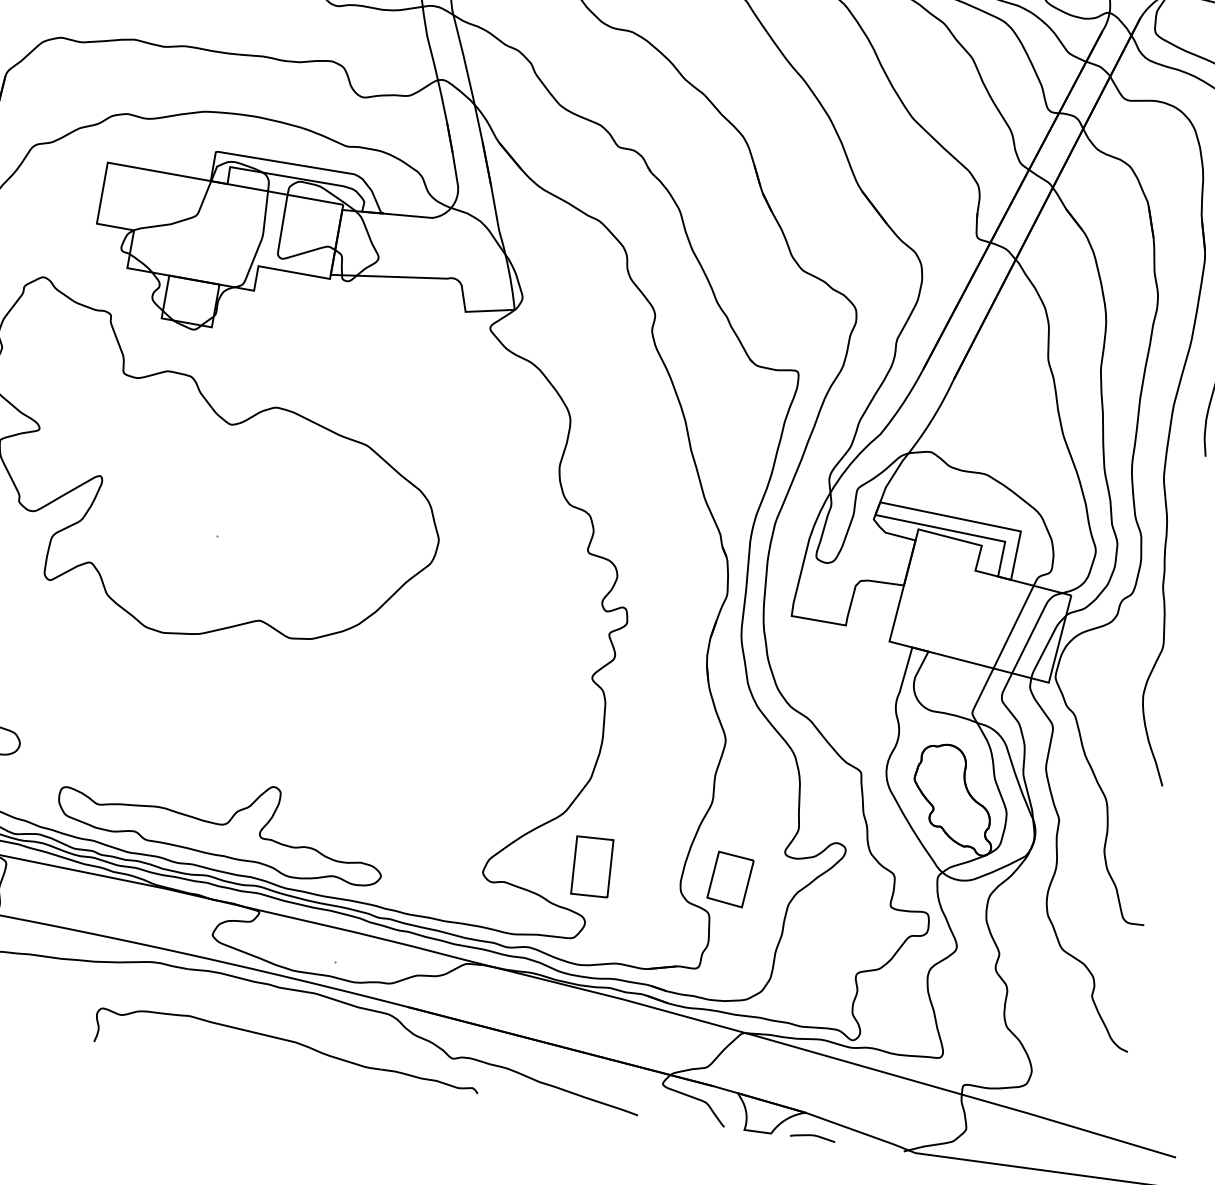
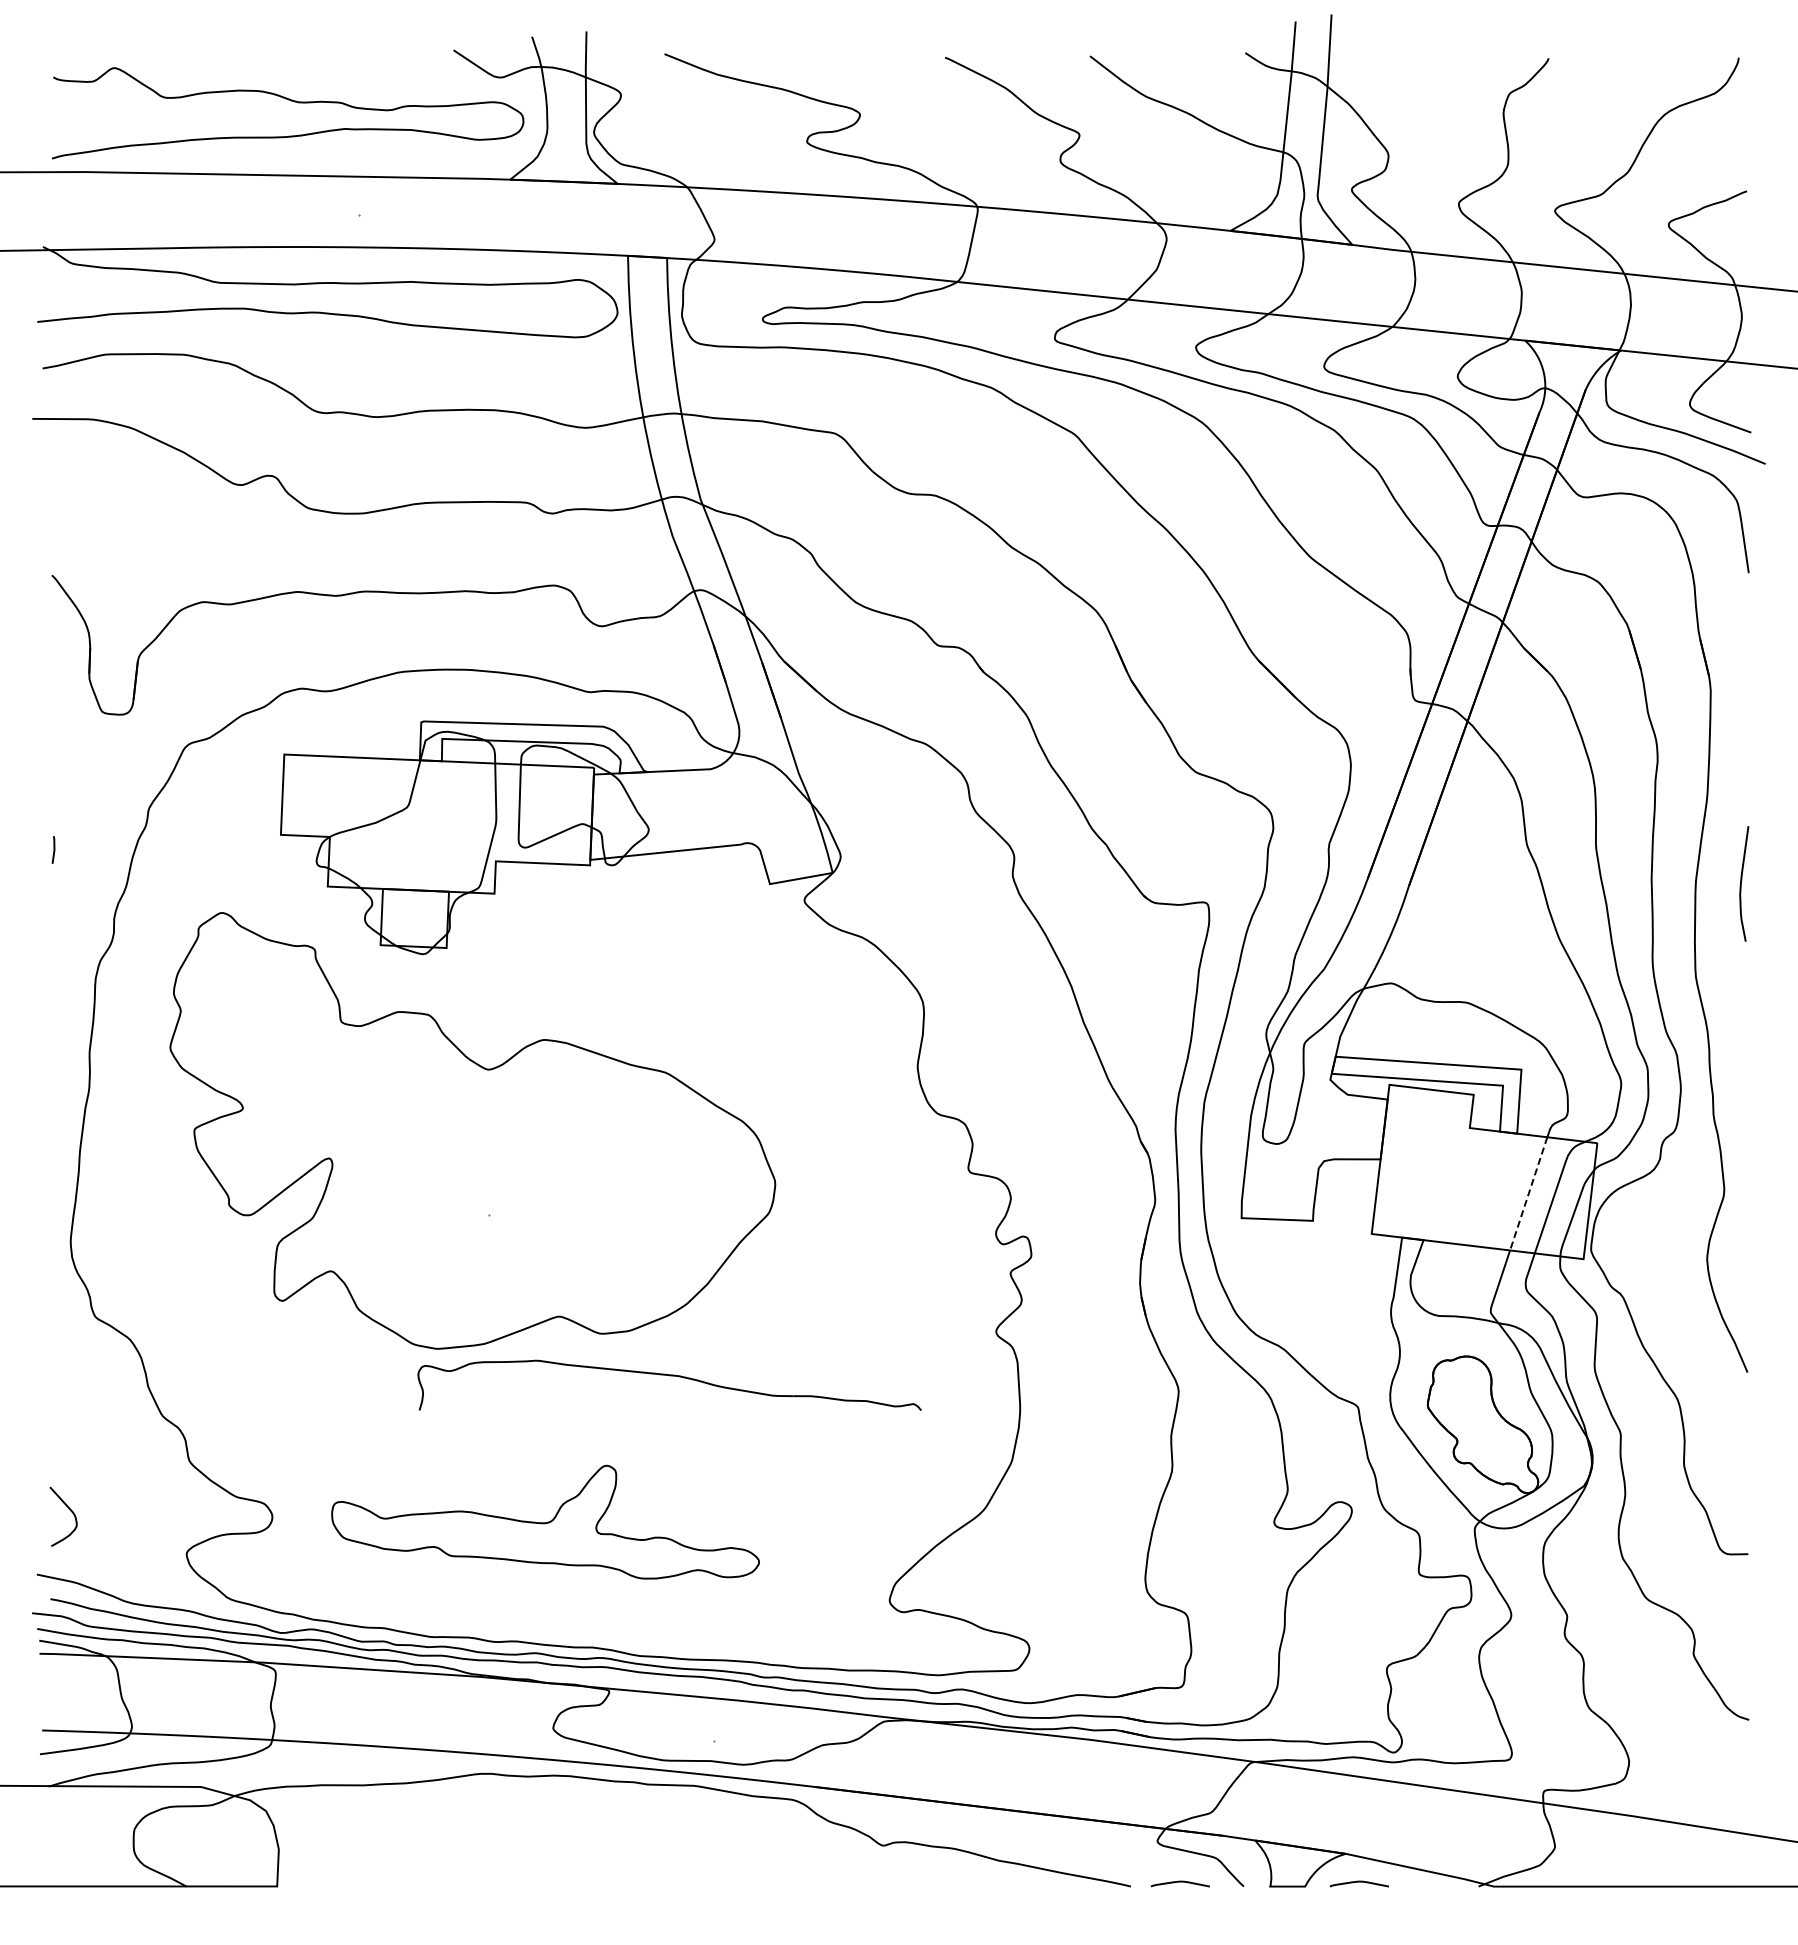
line: (1013, 626) -> (1528, 1193), solid -> dashed
part: (221, 823) -> (545, 1521), moved
part: (591, 867) -> (1028, 1575), removed
part: (730, 879) -> (1208, 1567), removed
part: (288, 1041) -> (669, 1376), moved
curve: (675, 1117) -> (1179, 1882), added

